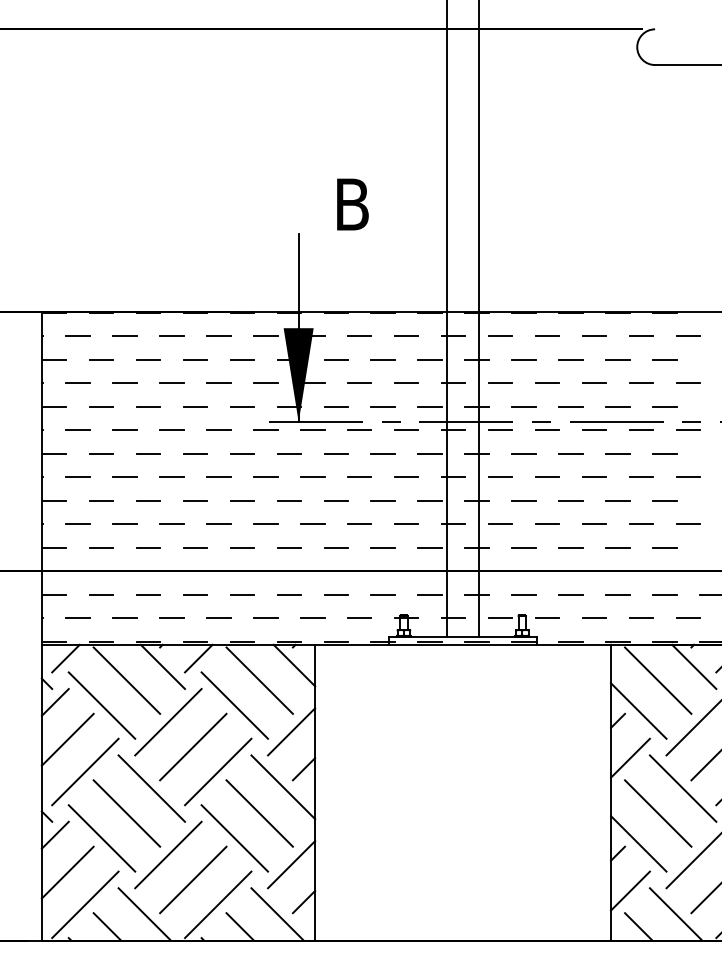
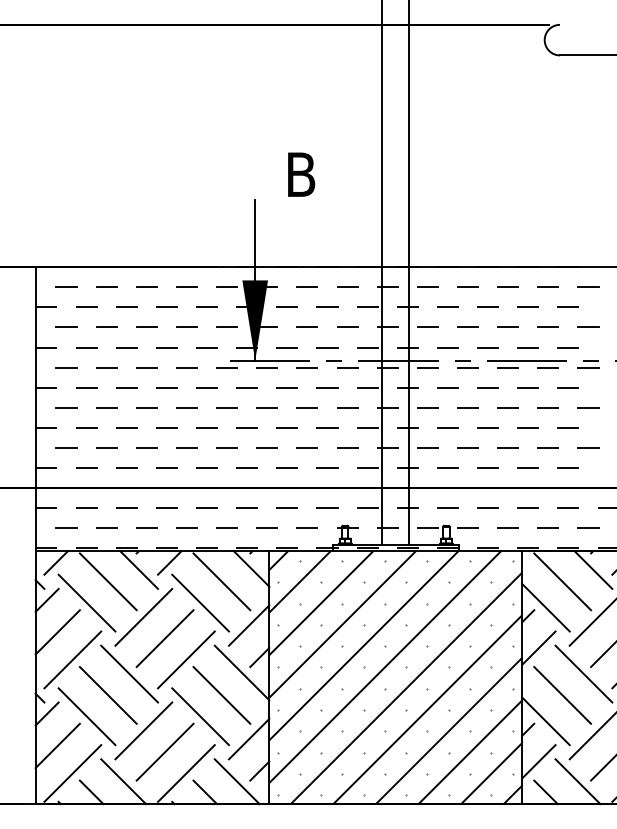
hatch: (462, 792) -> (395, 677), added

